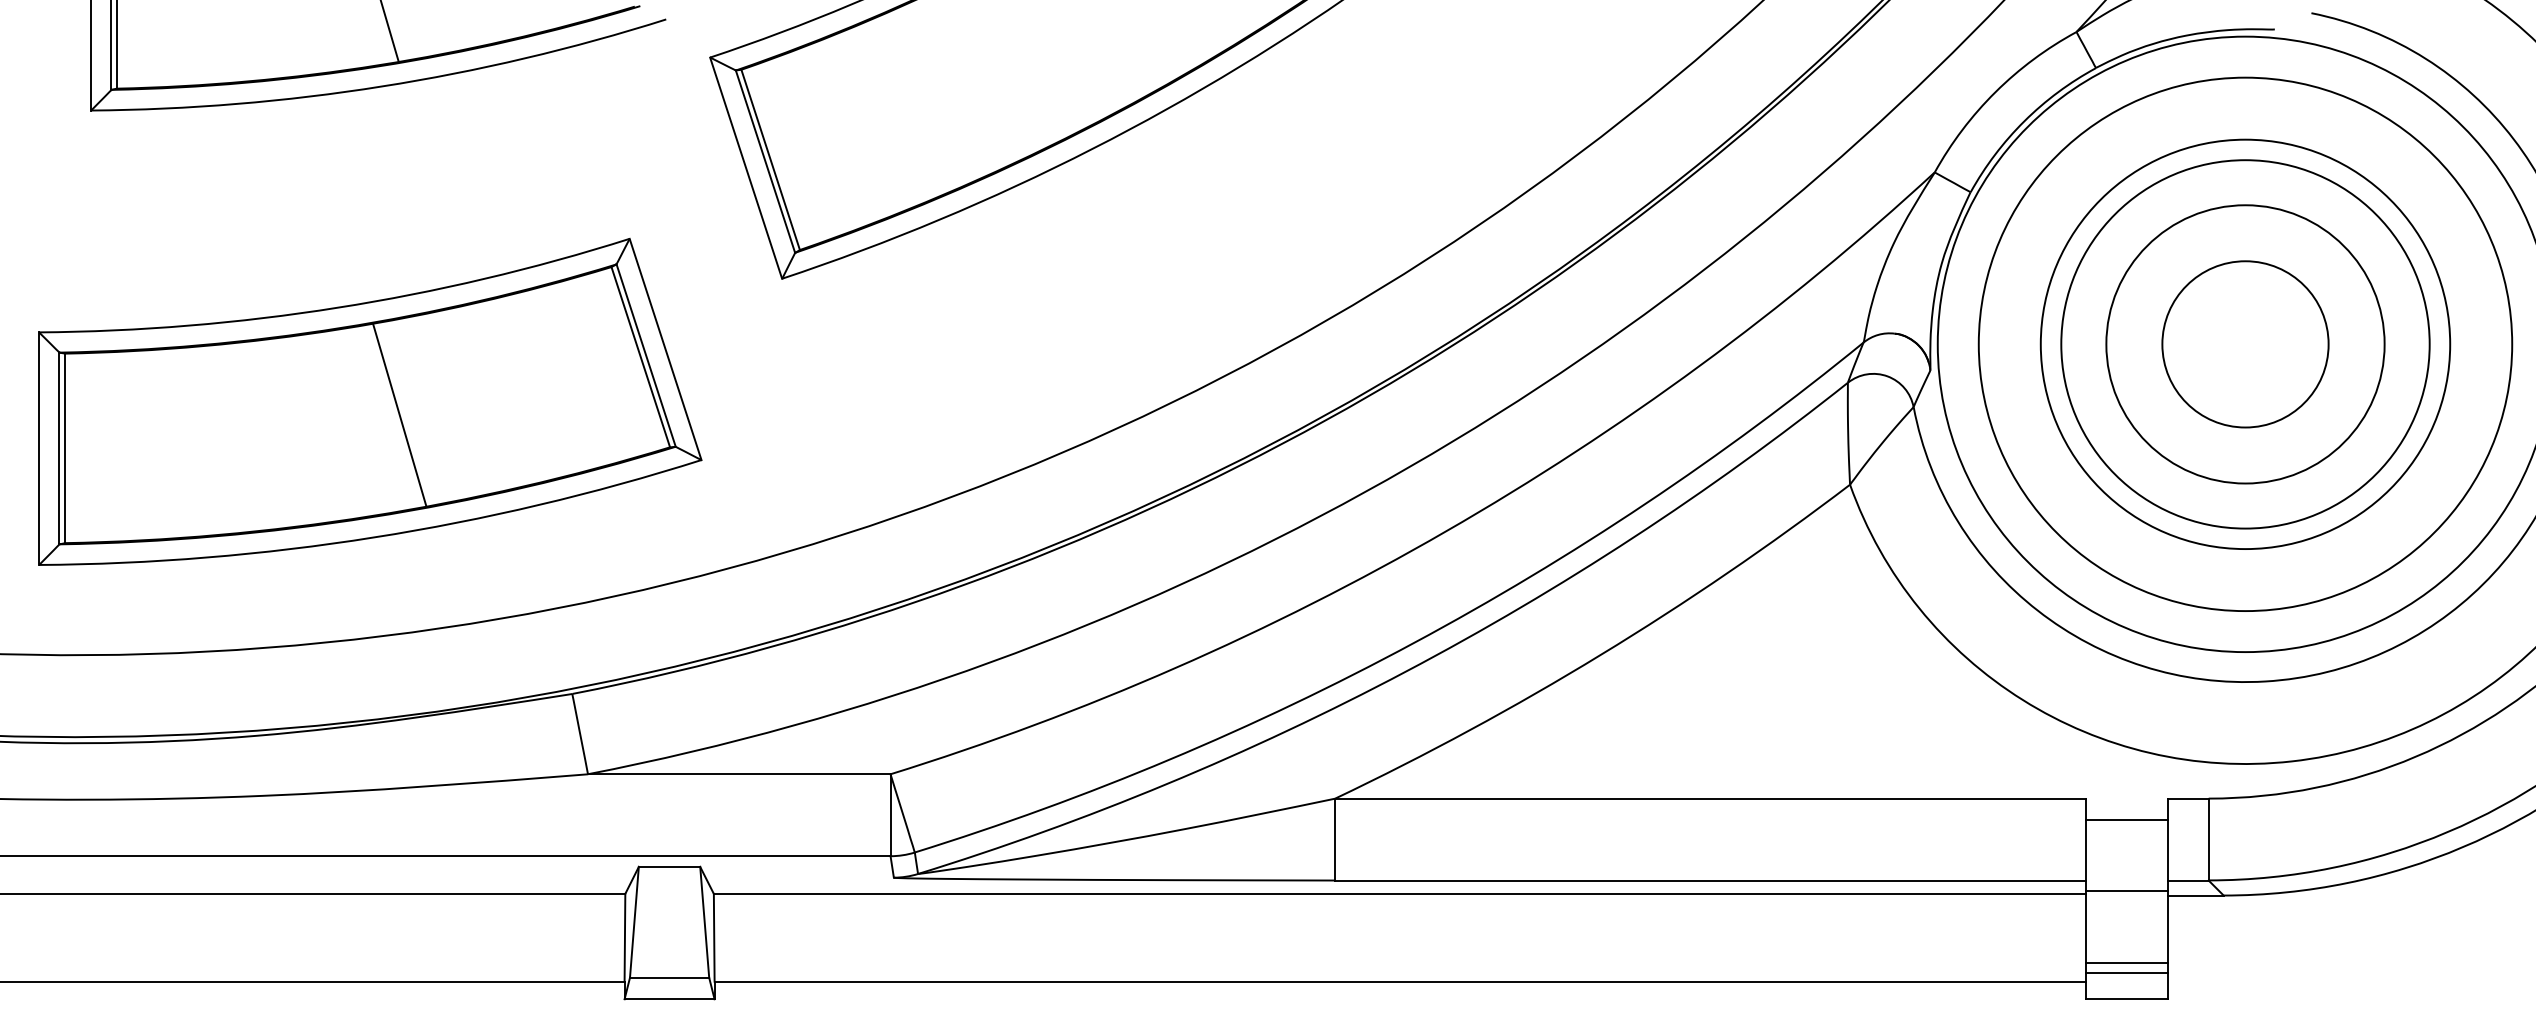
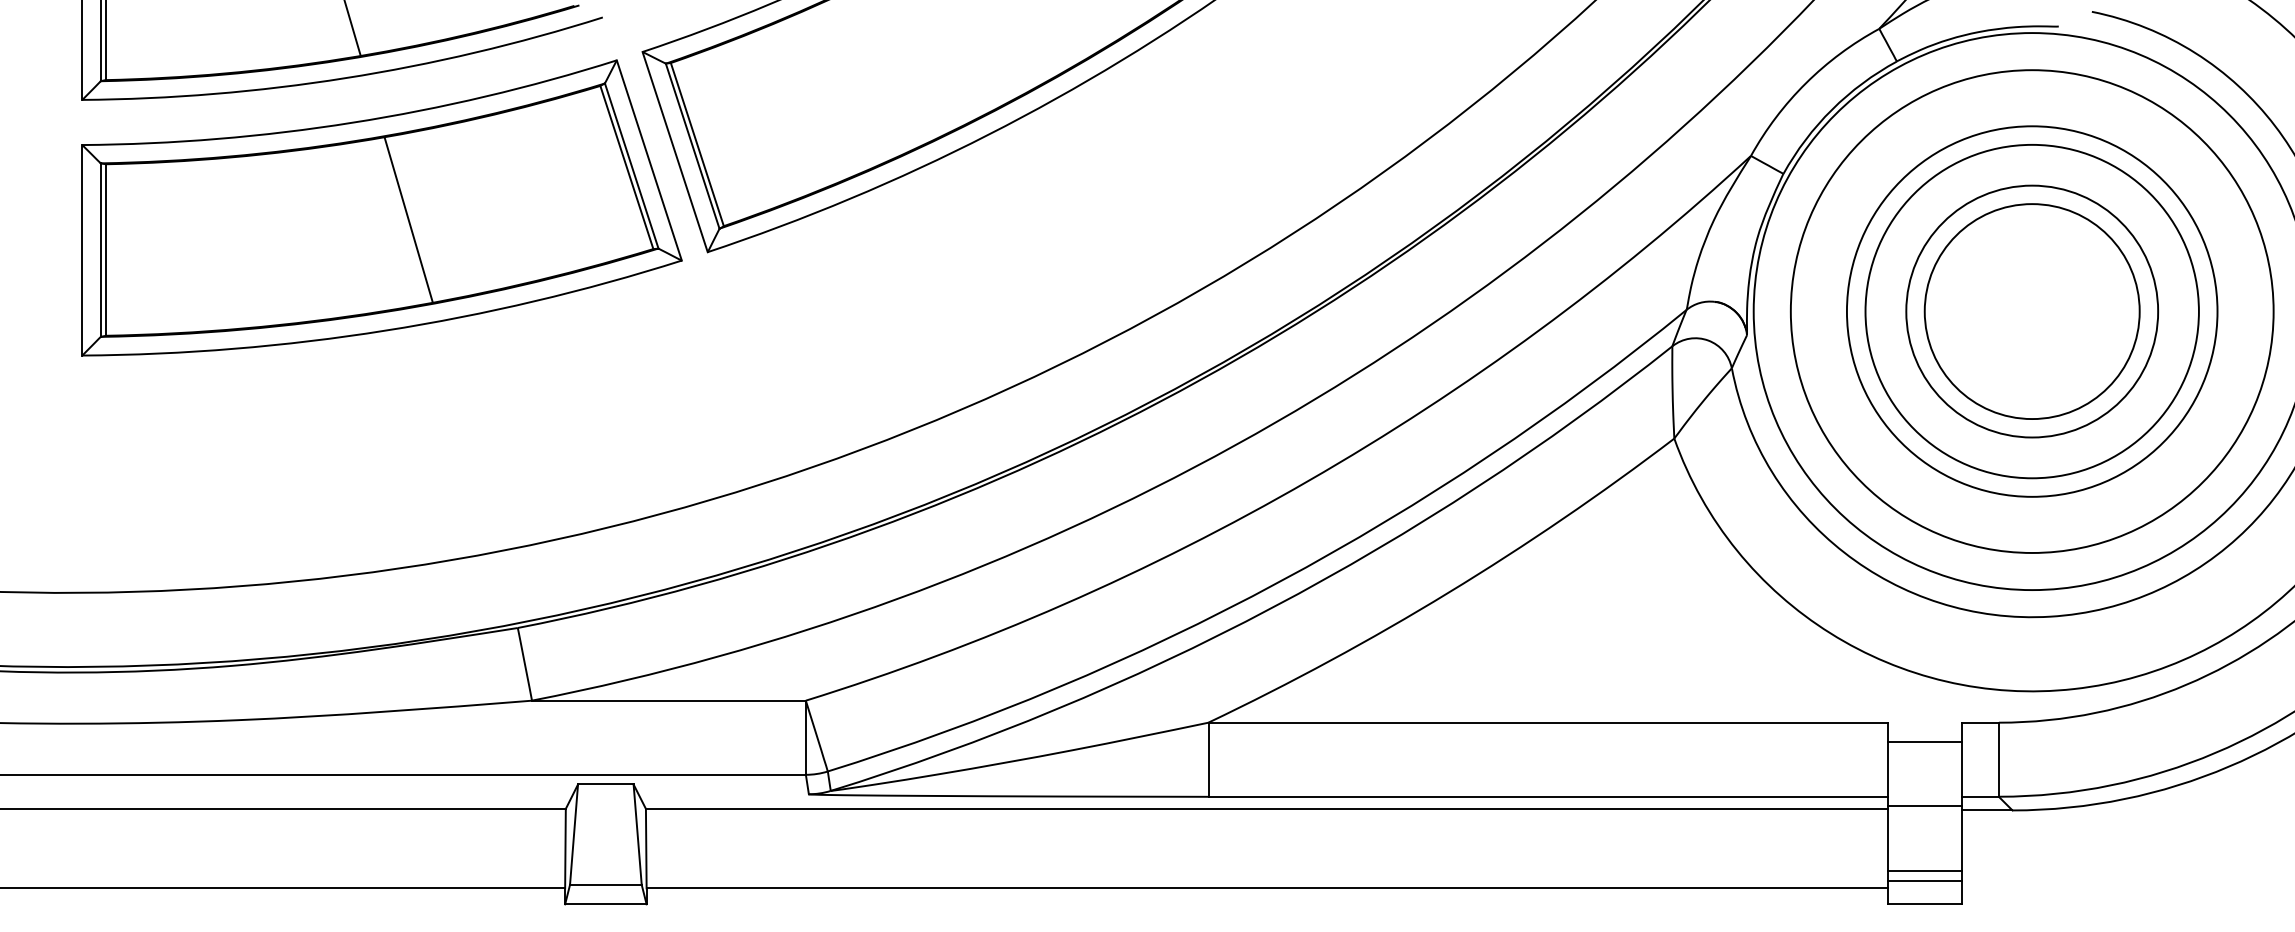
circle: (2245, 344) -> (2032, 311), size x1.43
part: (370, 401) -> (382, 207), moved

